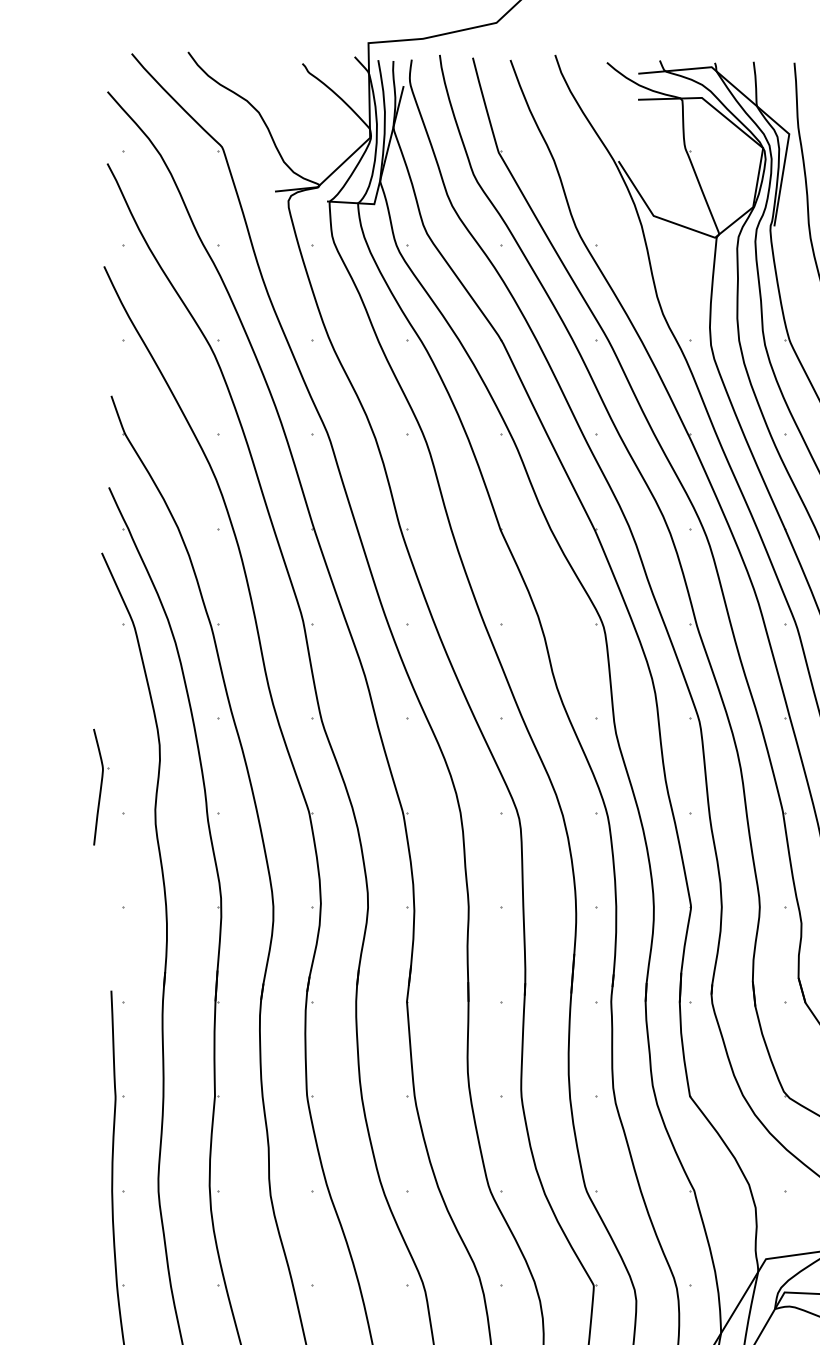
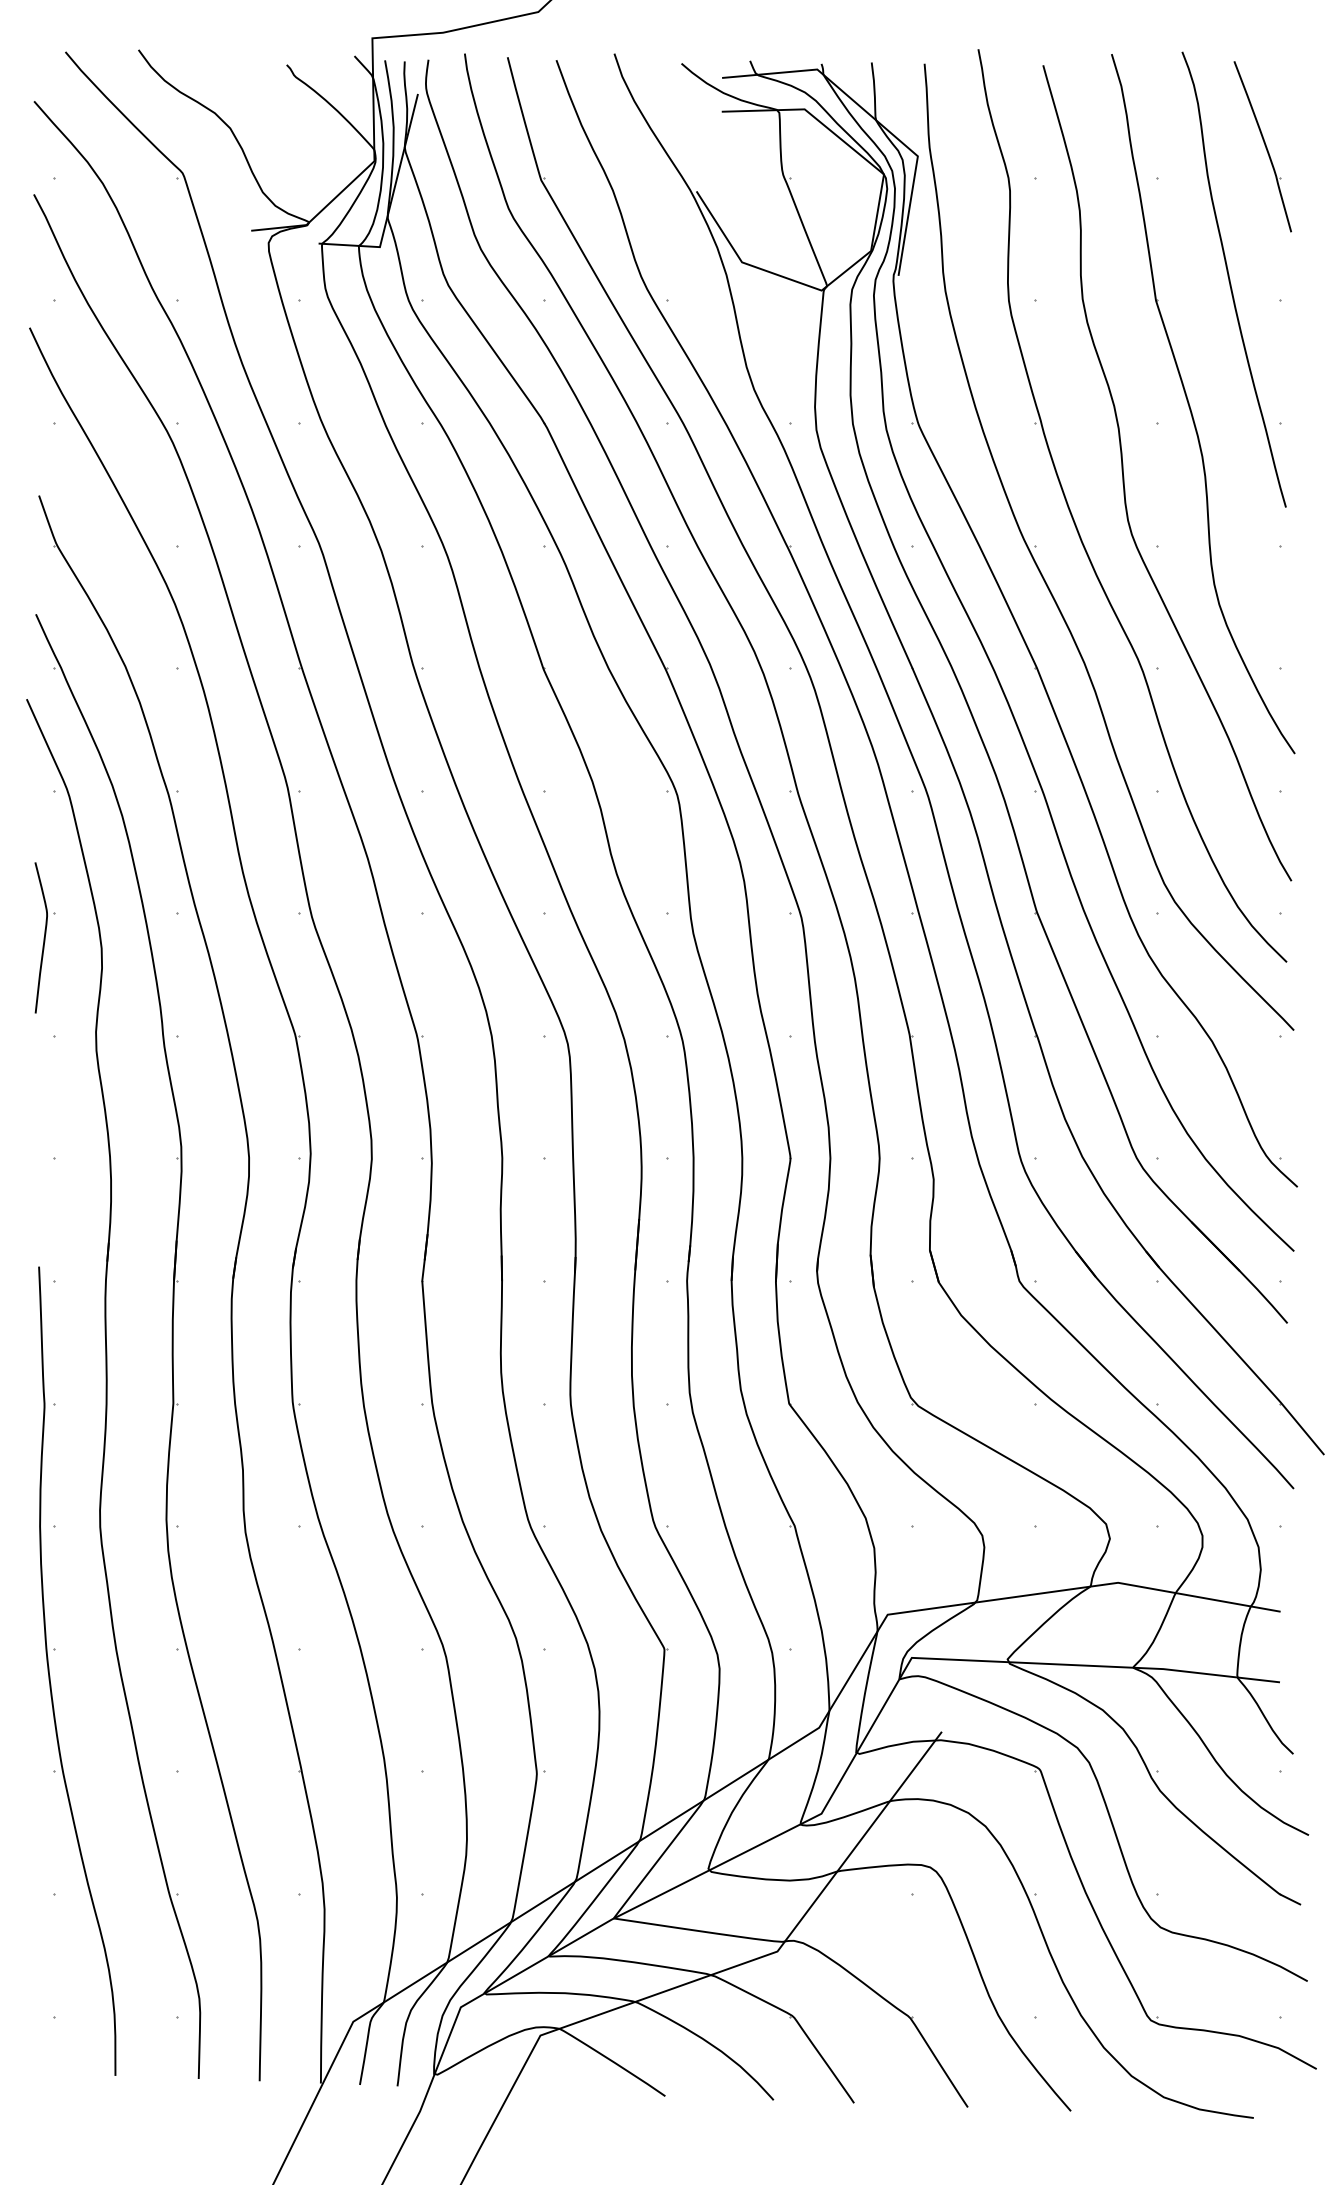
part: (100, 786) -> (44, 937), moved

